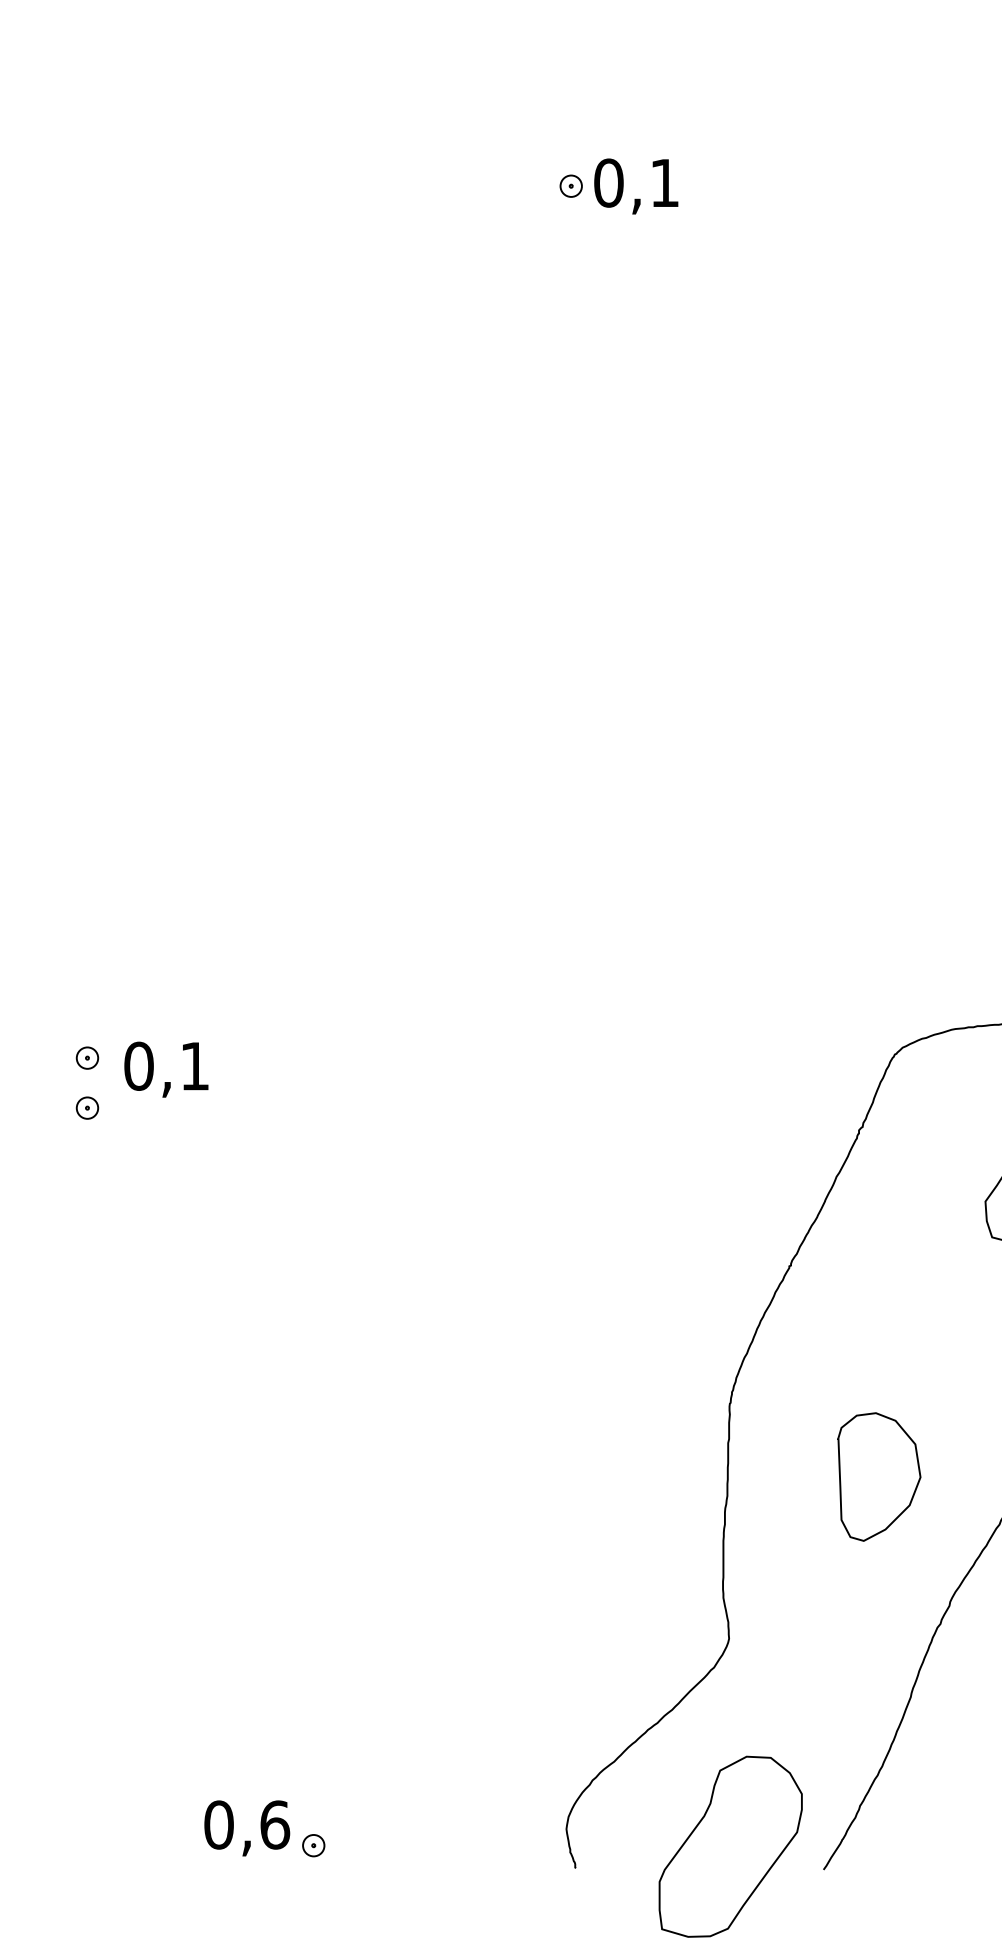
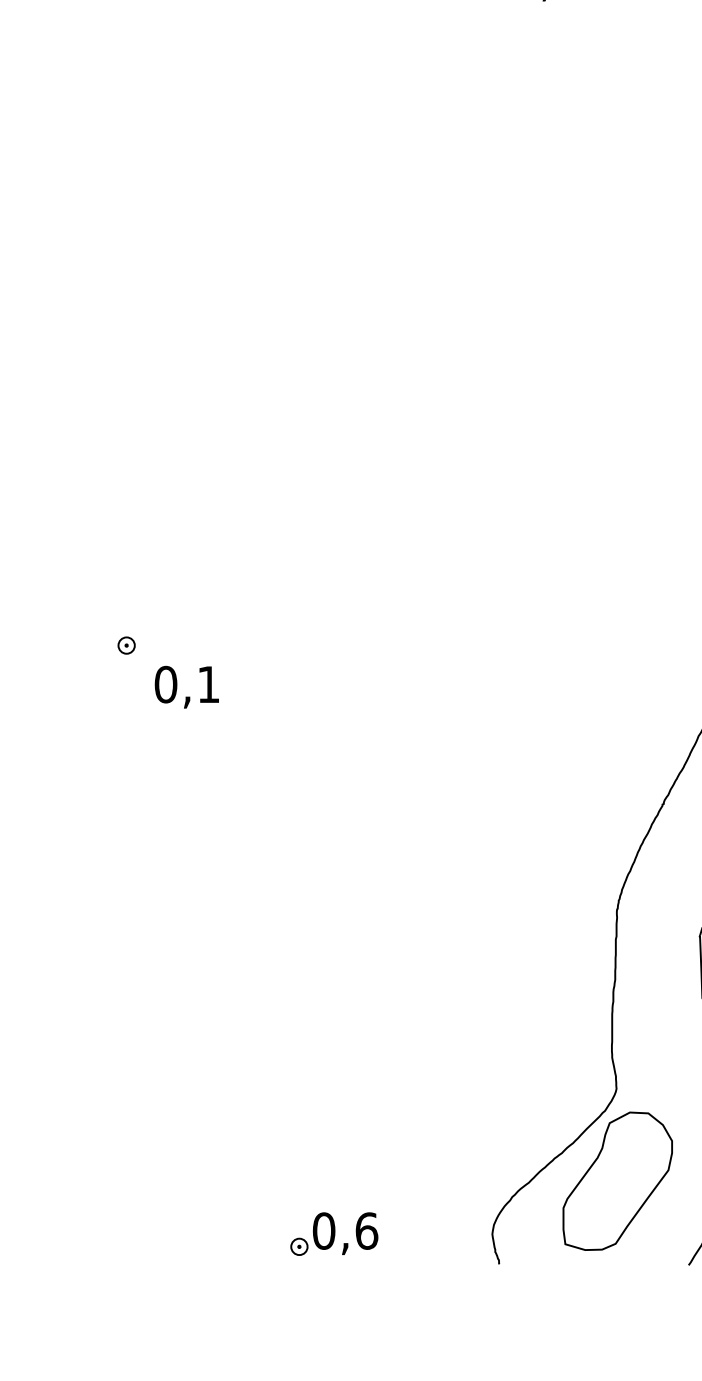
text: (166, 1069) -> (186, 687), moved
part: (87, 1107) -> (126, 683), removed
text: (247, 1828) -> (345, 1233), moved
part: (730, 1846) -> (617, 1181), moved

